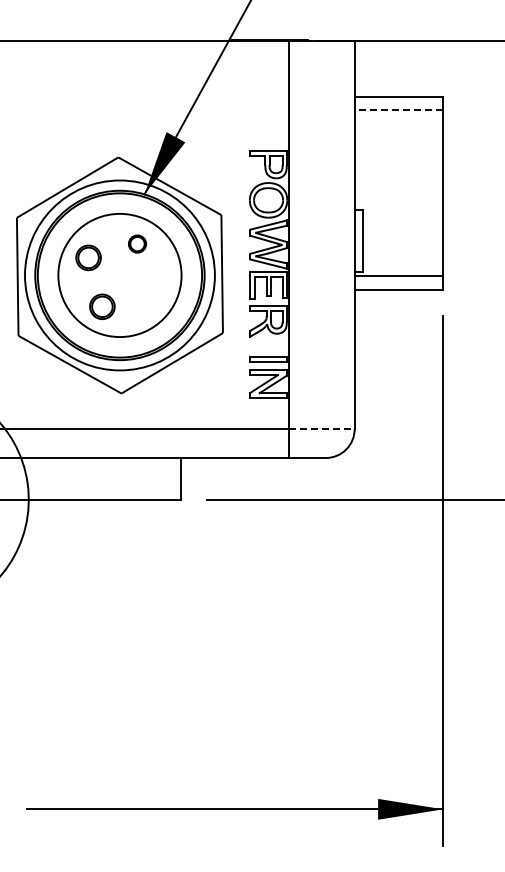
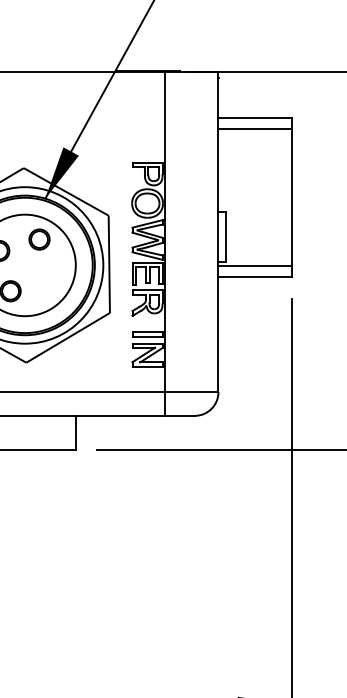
line: (398, 110) -> (254, 129), dashed -> solid
part: (137, 243) -> (39, 239), size x1.43
line: (322, 429) -> (191, 392), dashed -> solid

